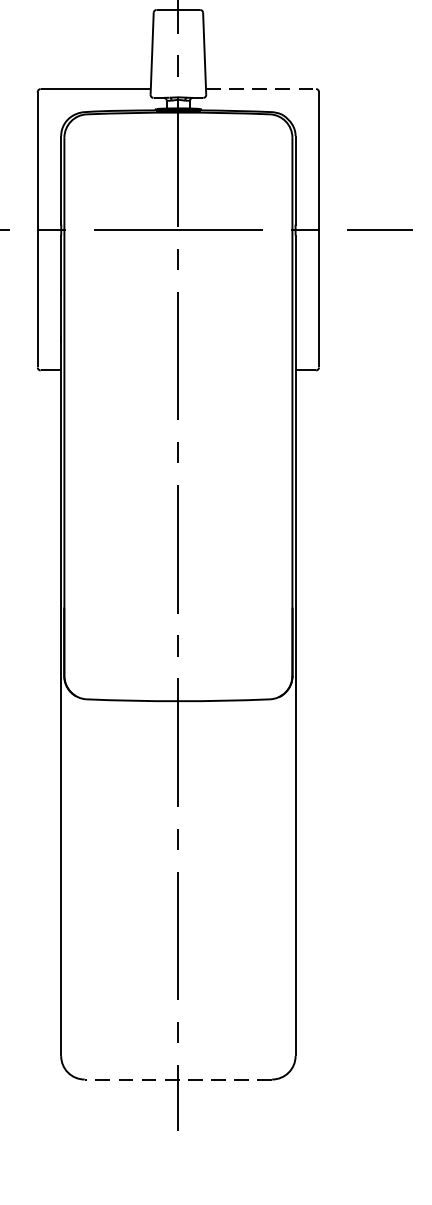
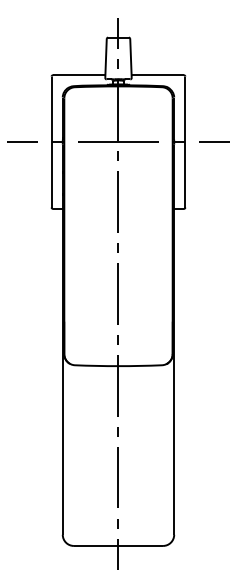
line: (262, 89) -> (158, 75), dashed -> solid
line: (178, 1078) -> (118, 545), dashed -> solid

